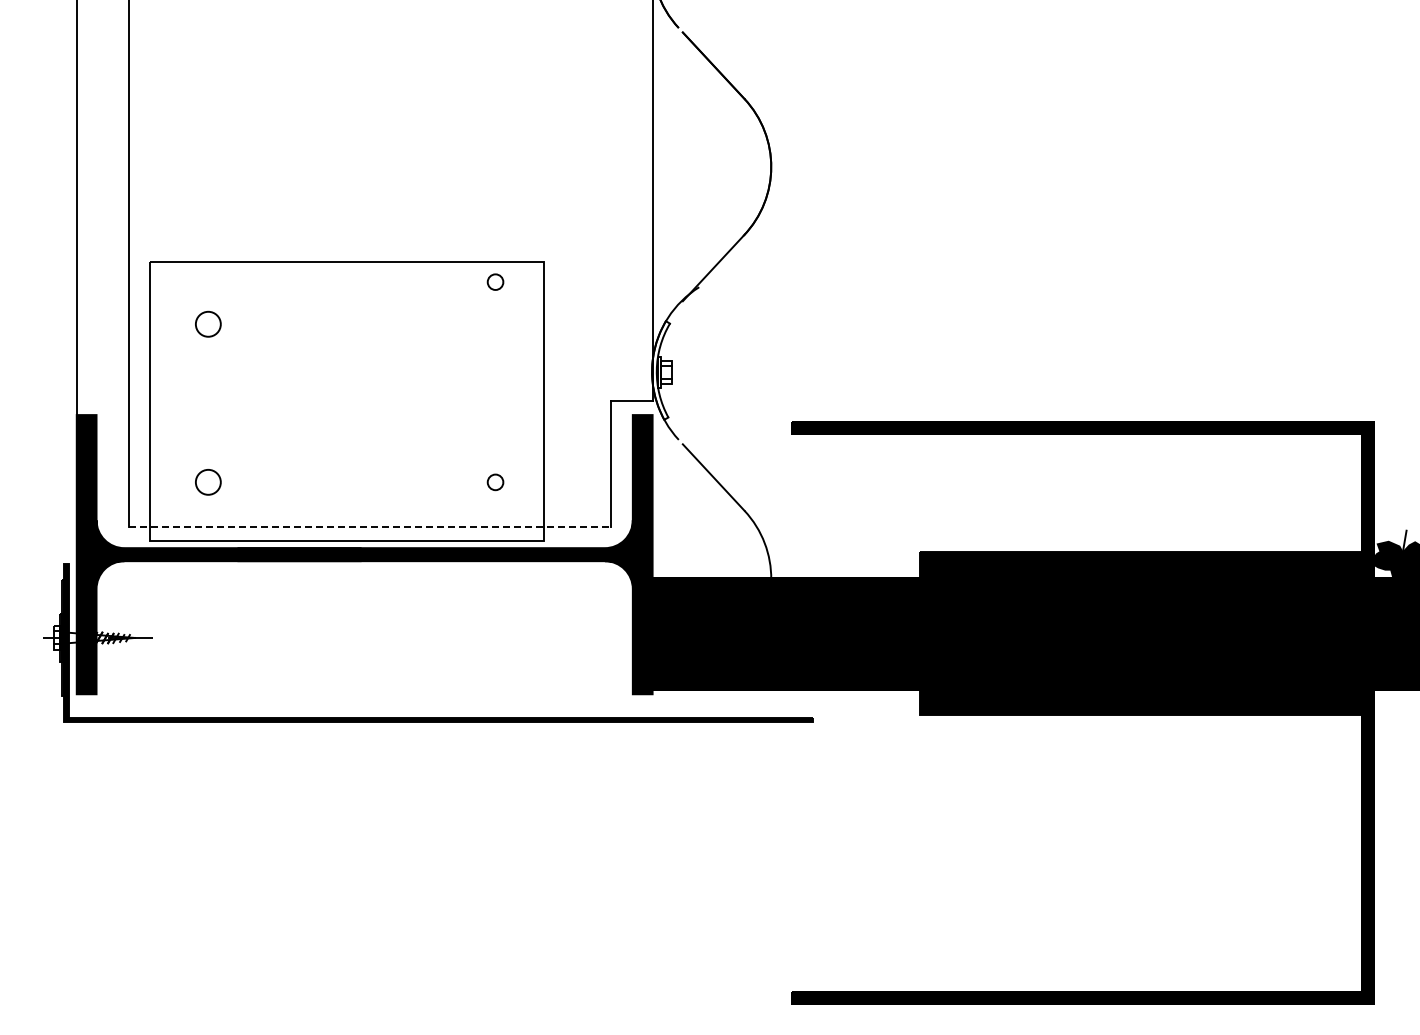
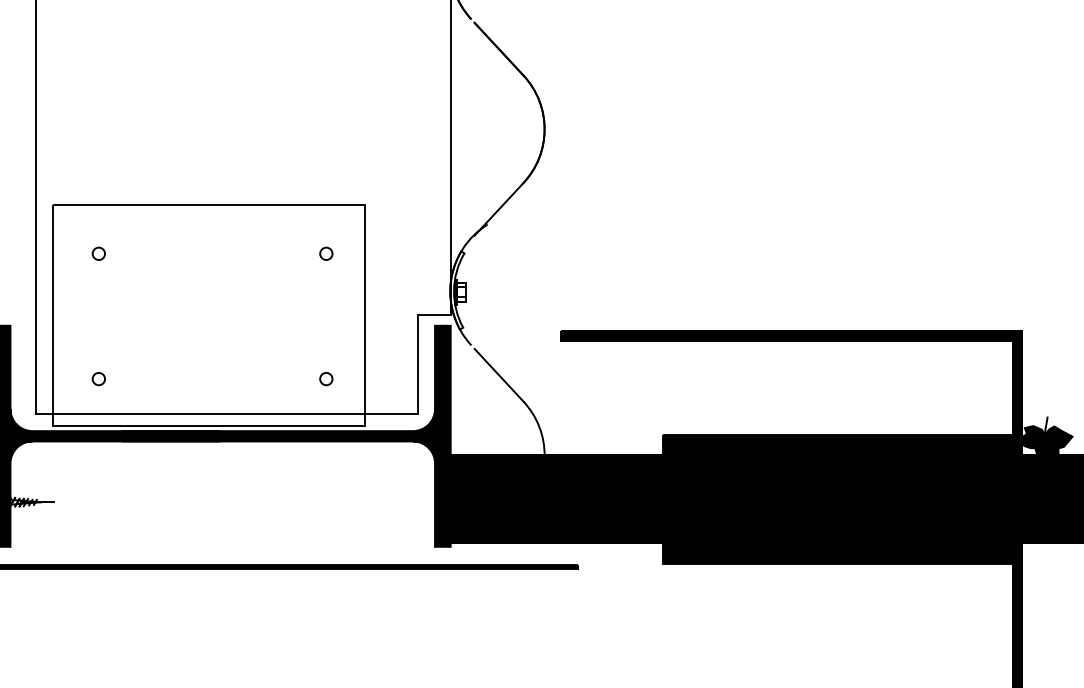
circle: (495, 281) -> (326, 253), moved
circle: (207, 323) -> (98, 253), size x0.62
circle: (207, 482) -> (98, 379), size x0.62
line: (369, 526) -> (226, 414), dashed -> solid

